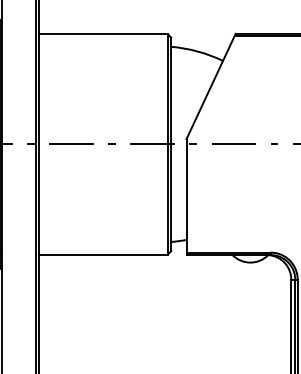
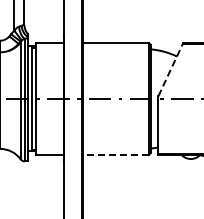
line: (210, 86) -> (170, 69), solid -> dashed
line: (104, 253) -> (116, 154), solid -> dashed

